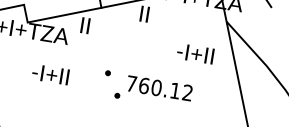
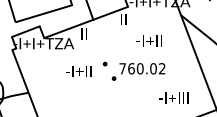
text: (194, 52) -> (148, 40), moved
text: (50, 74) -> (78, 71), moved
text: (175, 90) -> (153, 68), 760.12 -> 760.02

